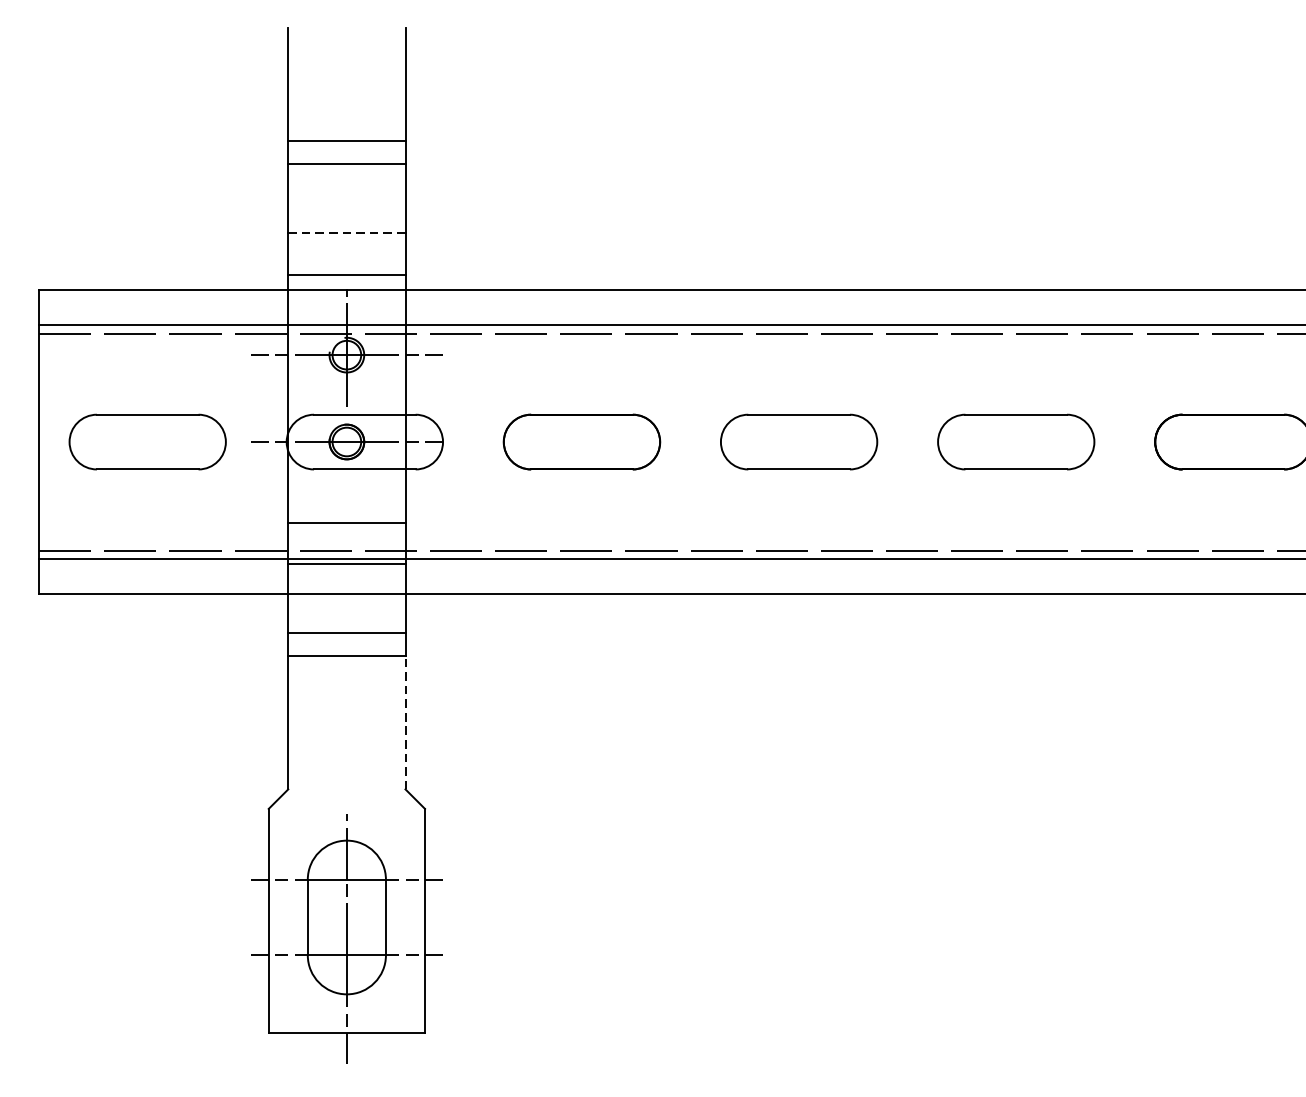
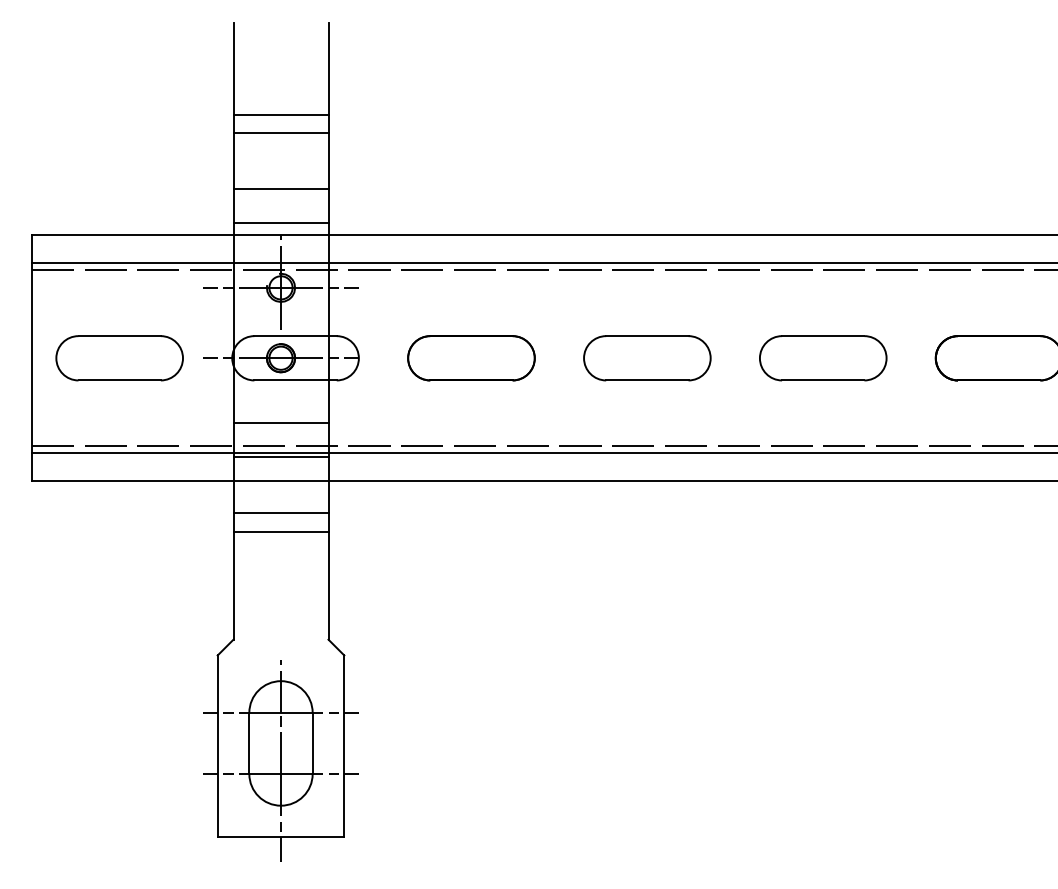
line: (347, 233) -> (281, 189), dashed -> solid
line: (405, 722) -> (328, 585), dashed -> solid

